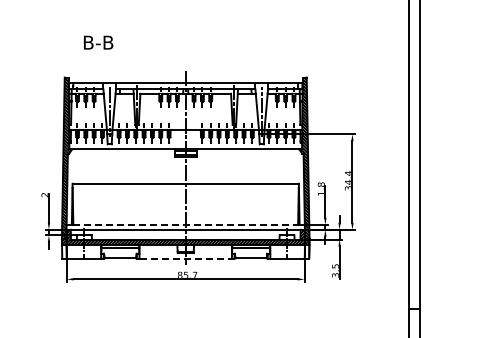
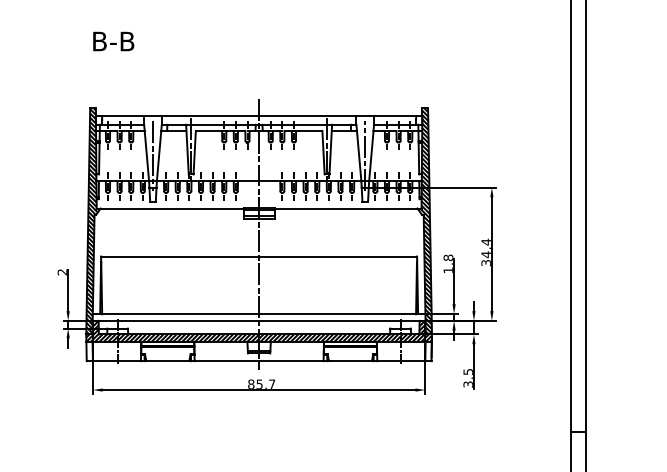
text: (98, 42) -> (113, 41), moved
line: (186, 225) -> (260, 314), dashed -> solid
line: (186, 258) -> (260, 360), dashed -> solid

